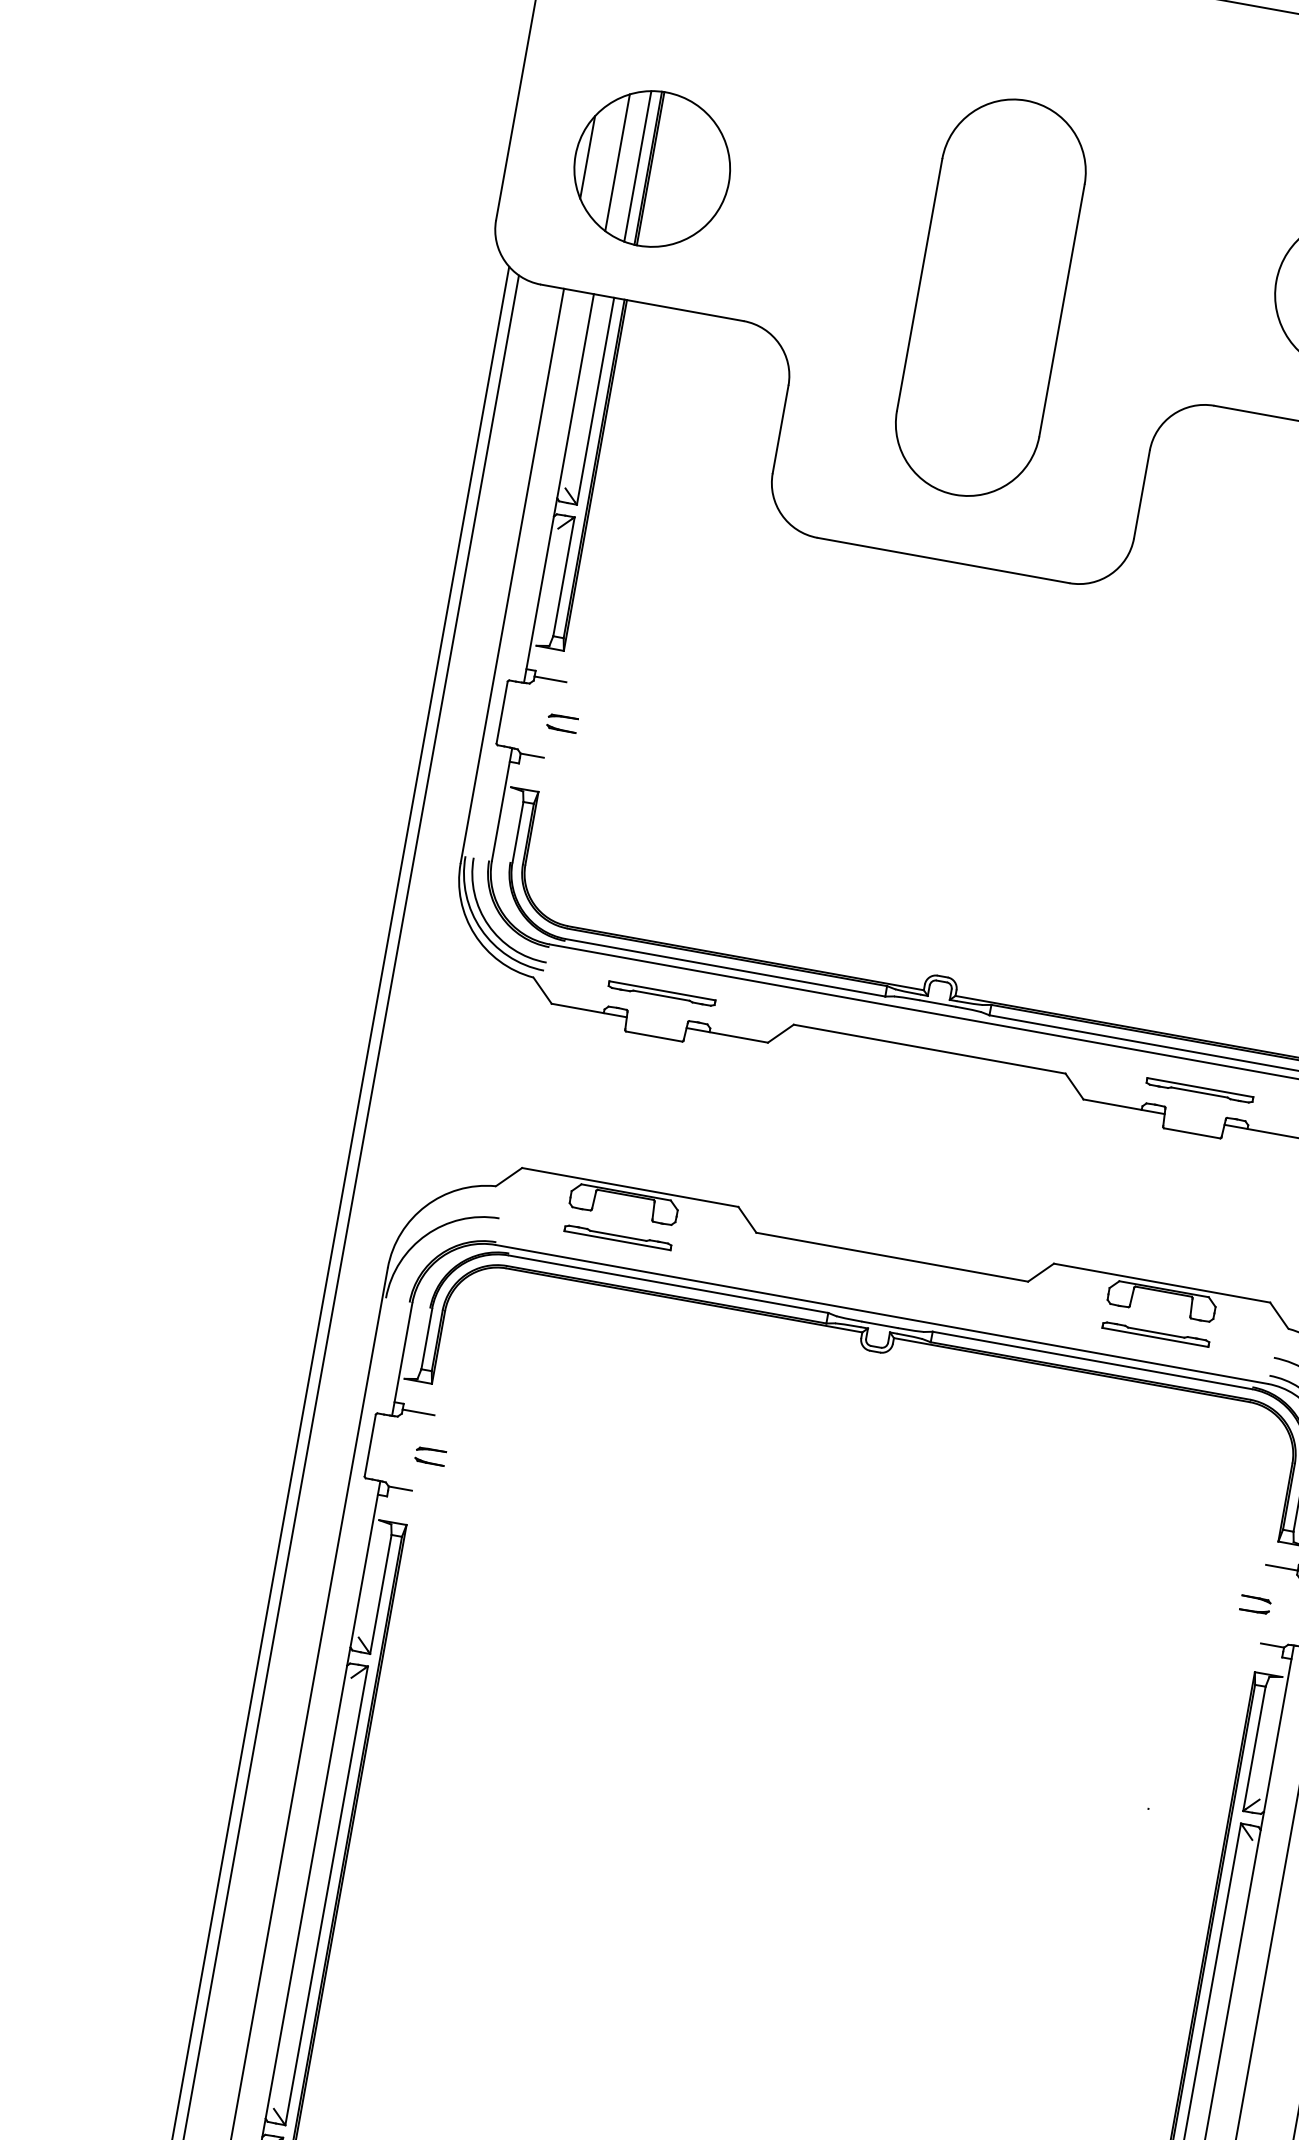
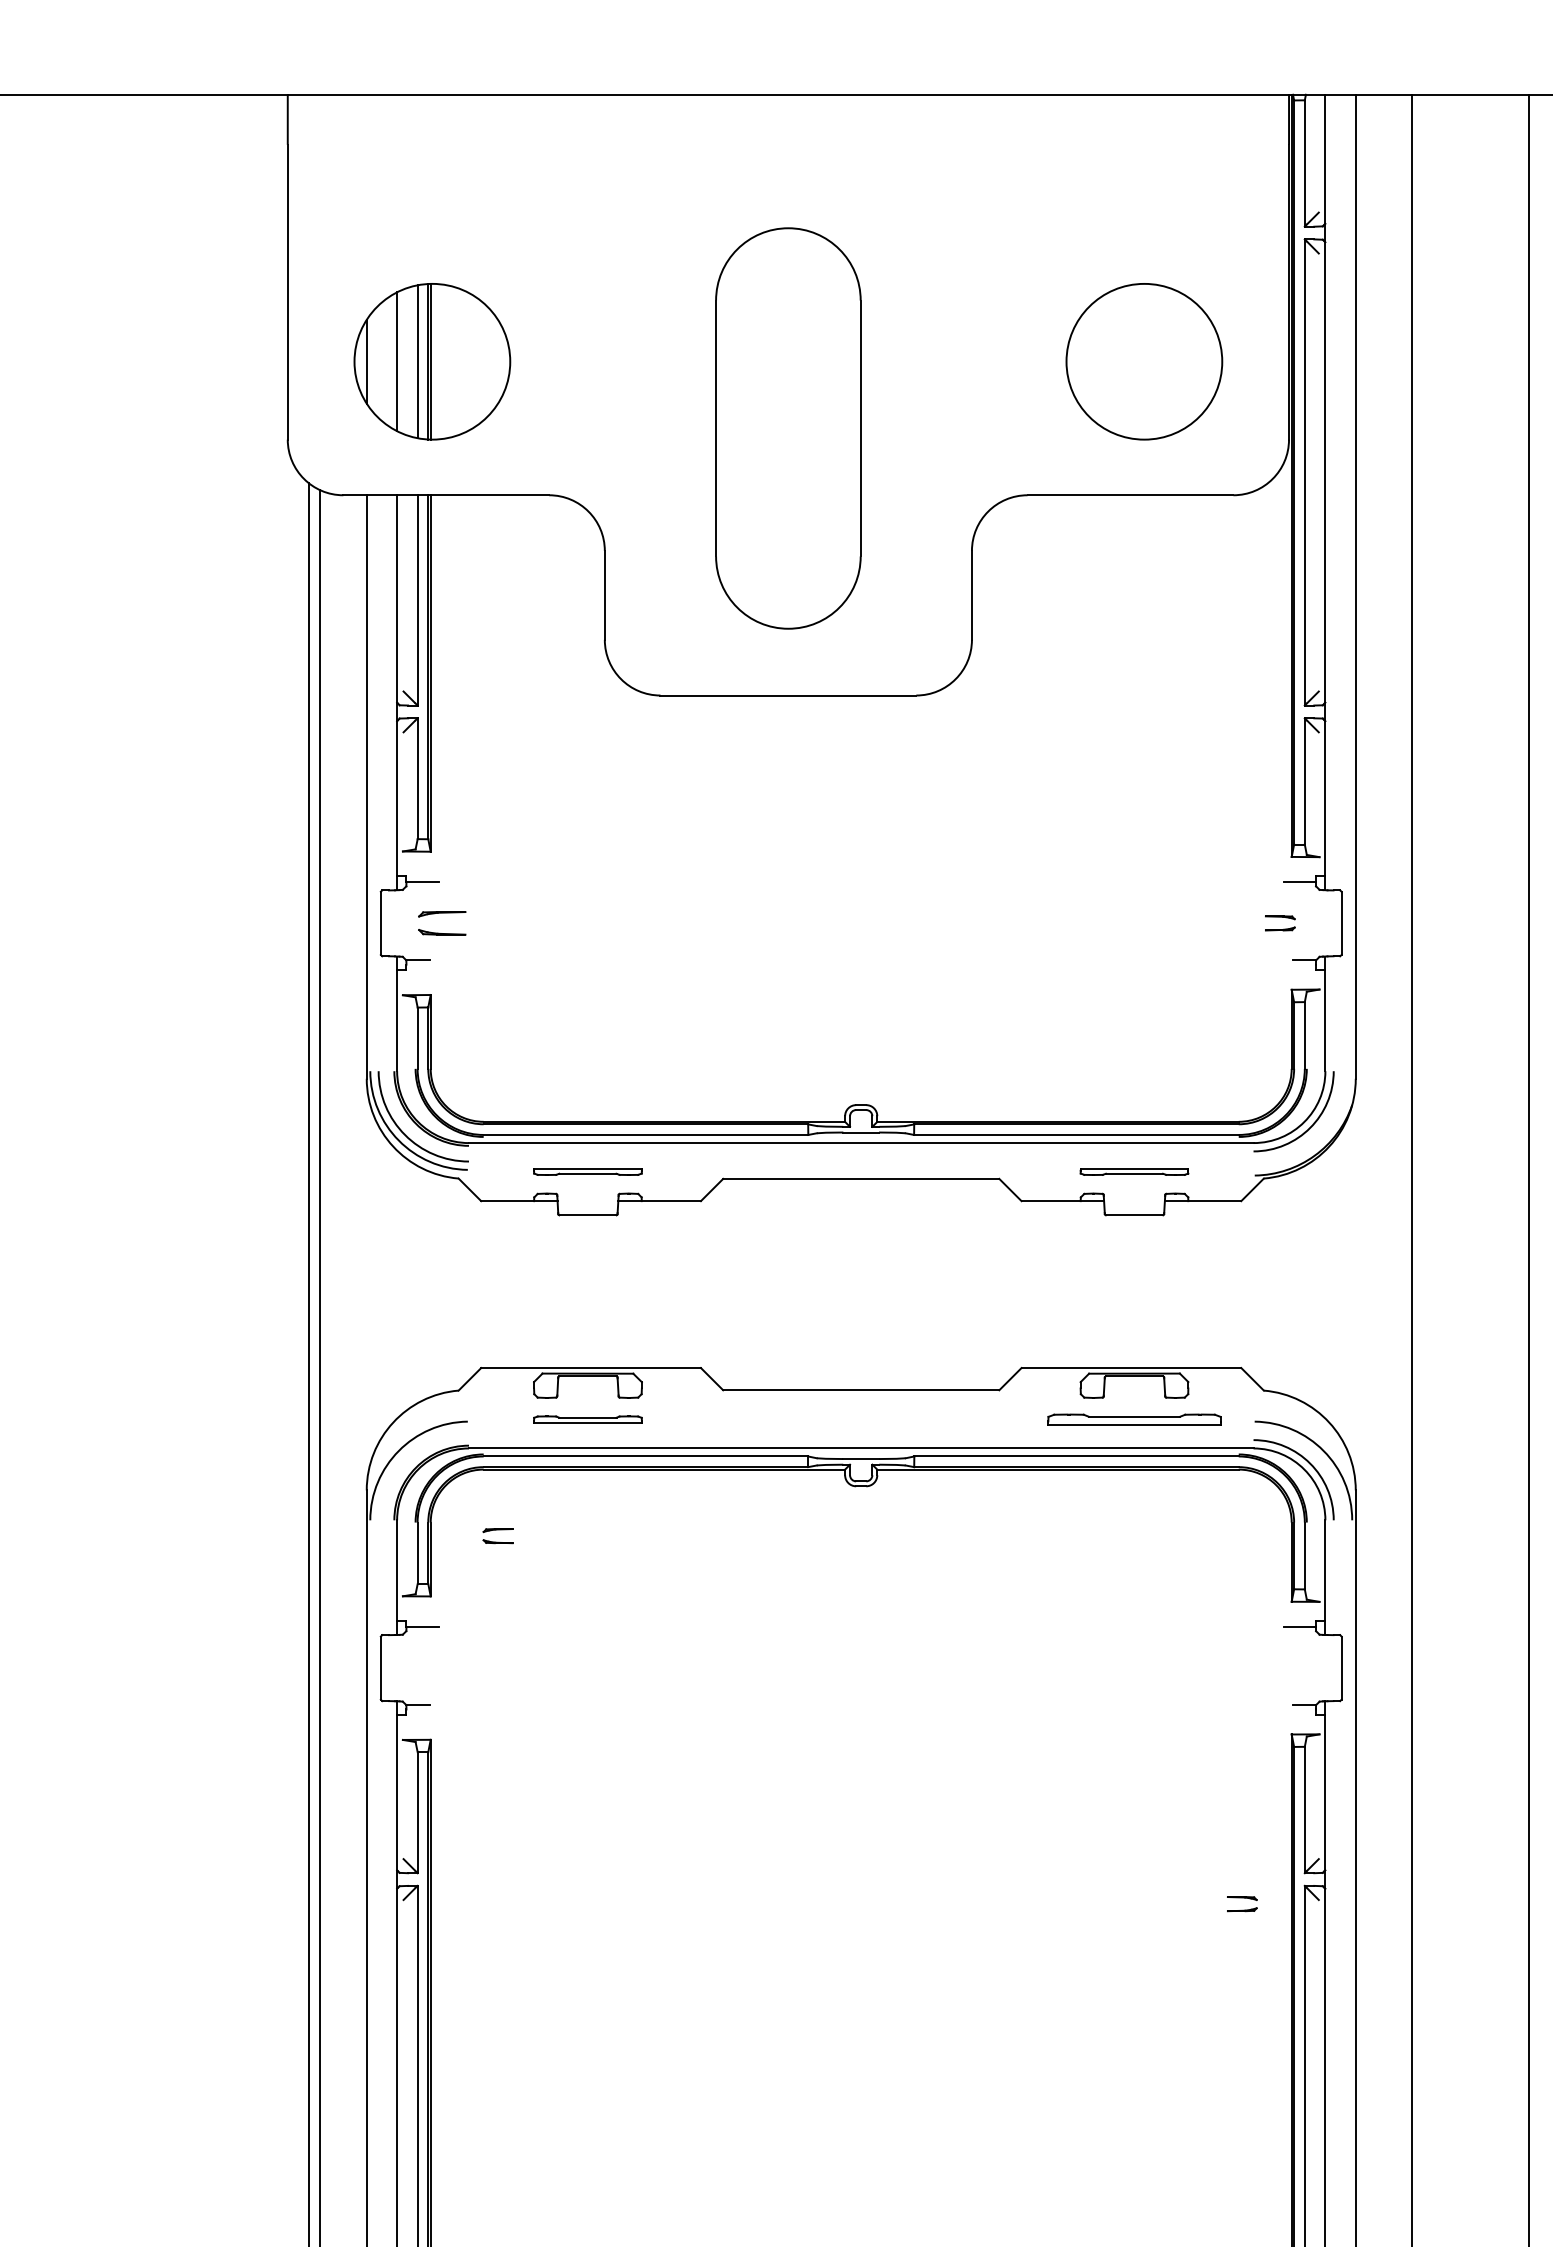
part: (561, 723) -> (441, 923), size x1.6
part: (1155, 1334) -> (1134, 1419), size x1.6
part: (429, 1456) -> (497, 1536), moved
part: (1255, 1605) -> (1242, 1904), moved

